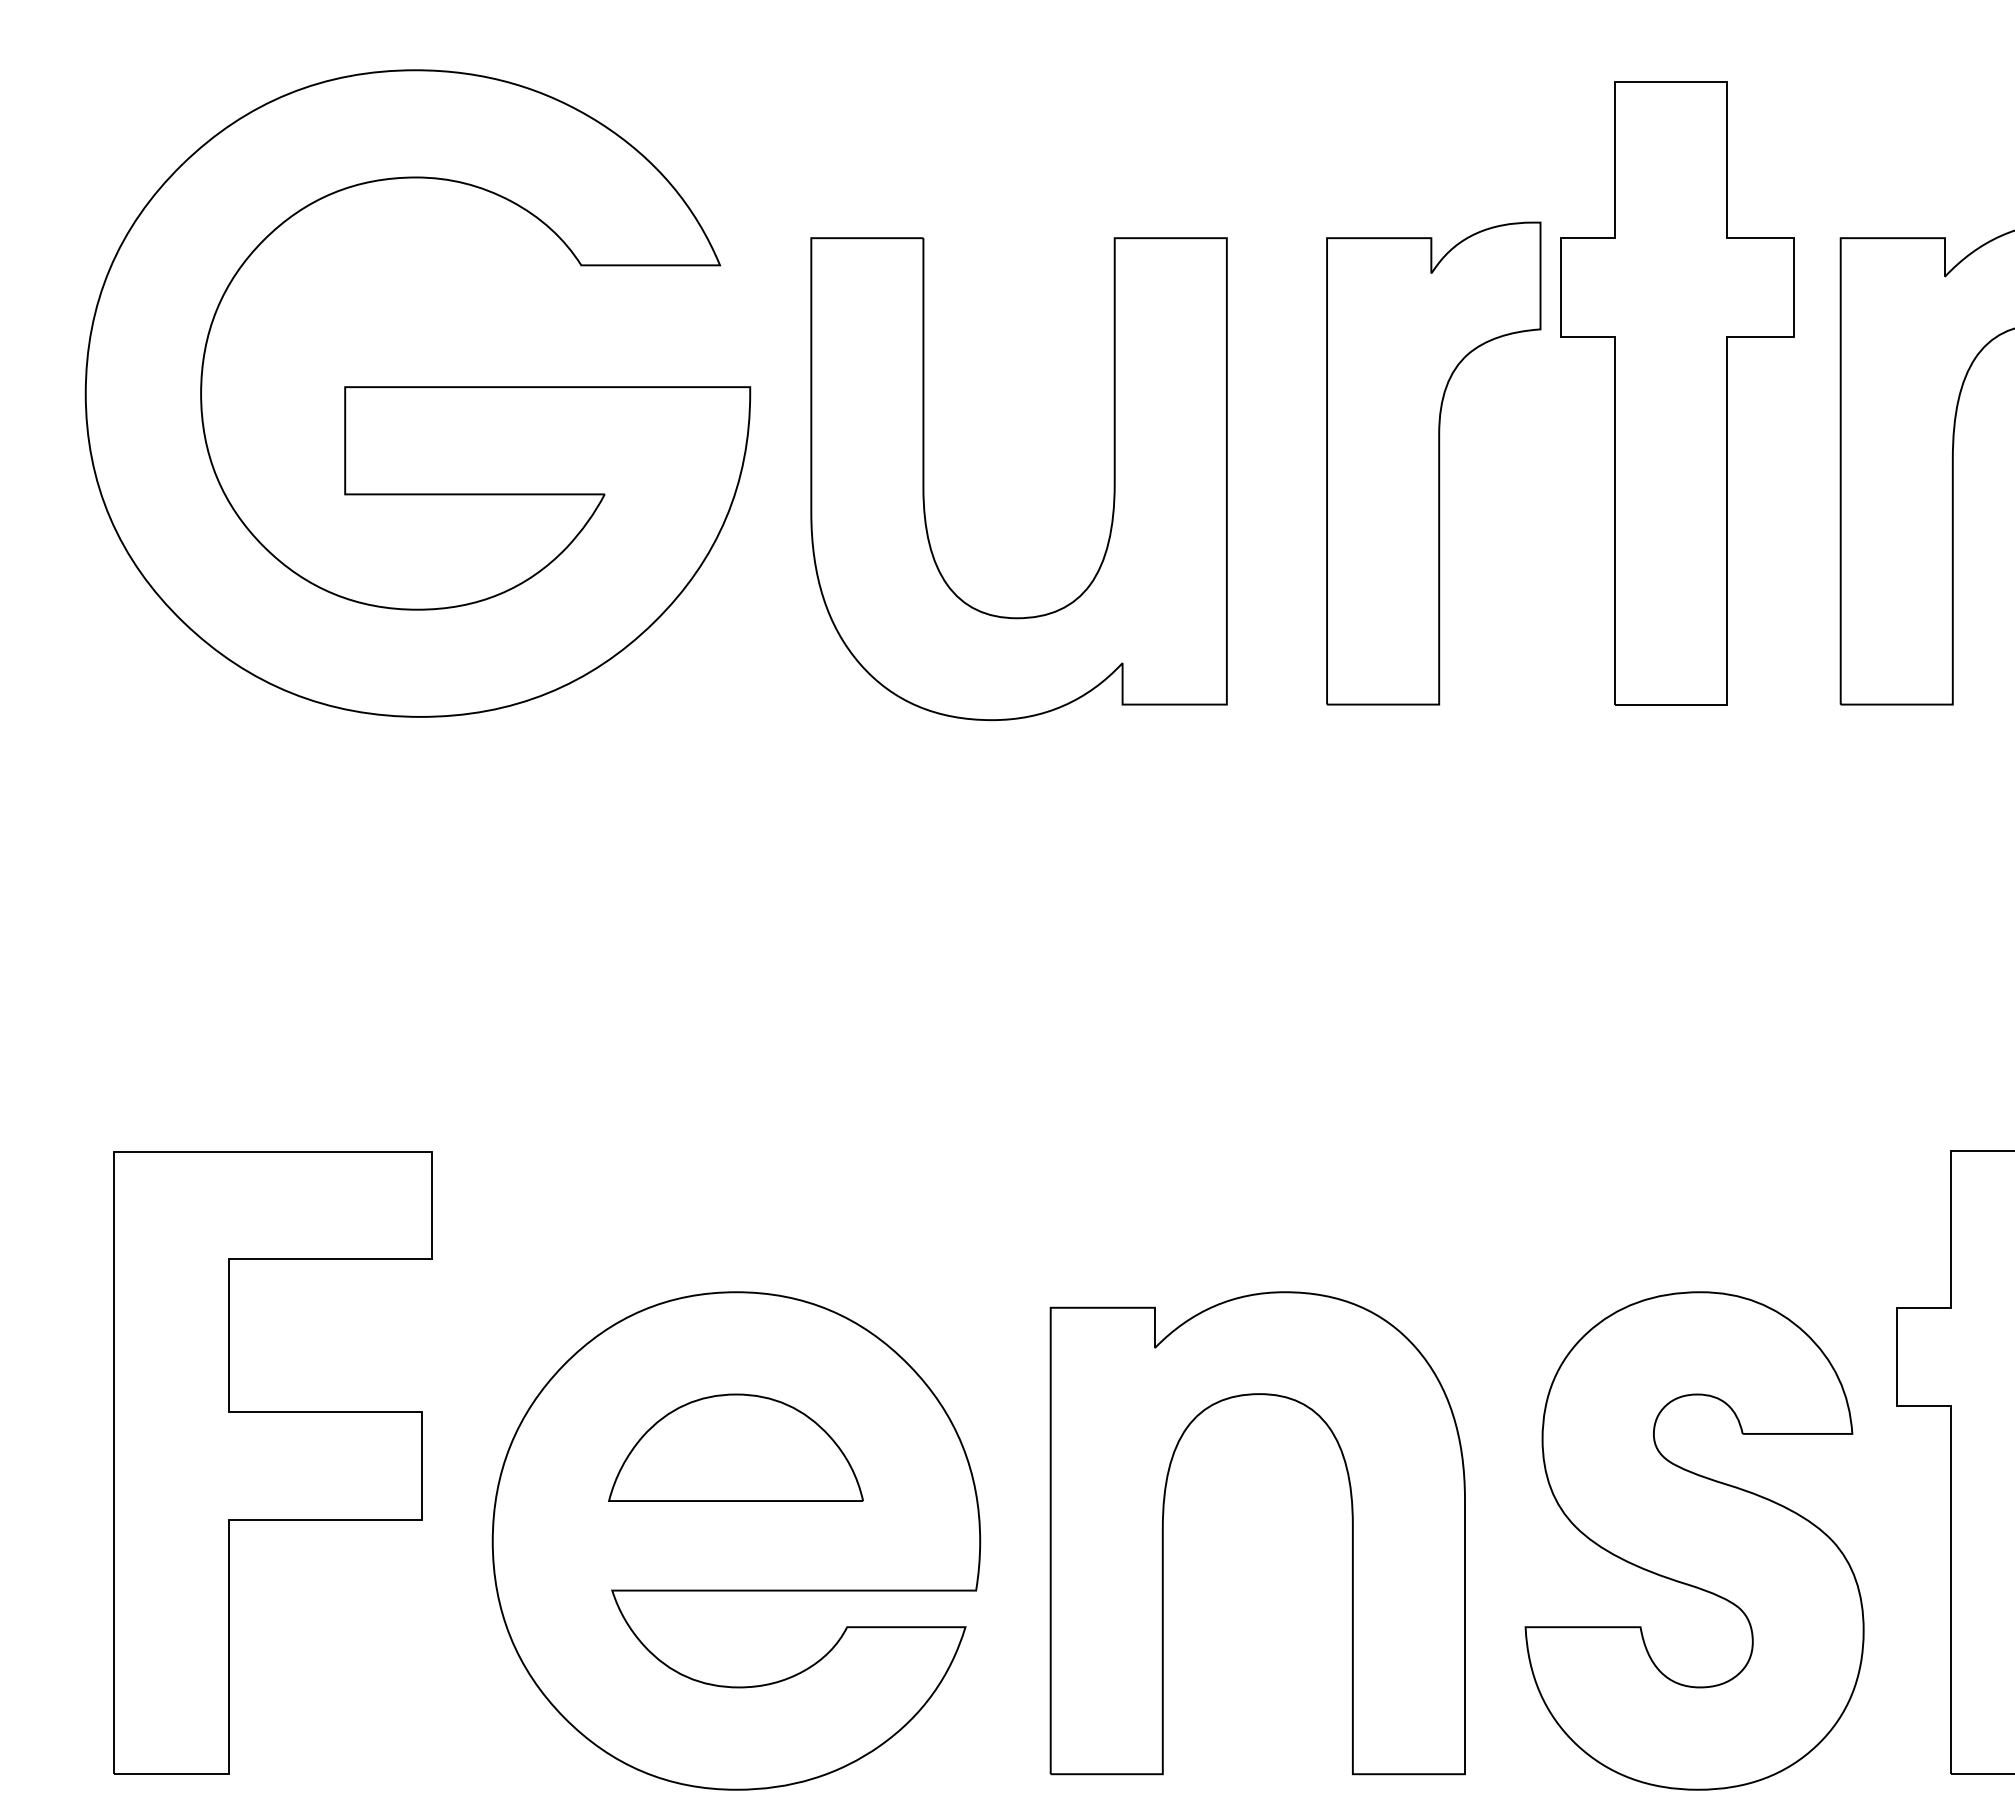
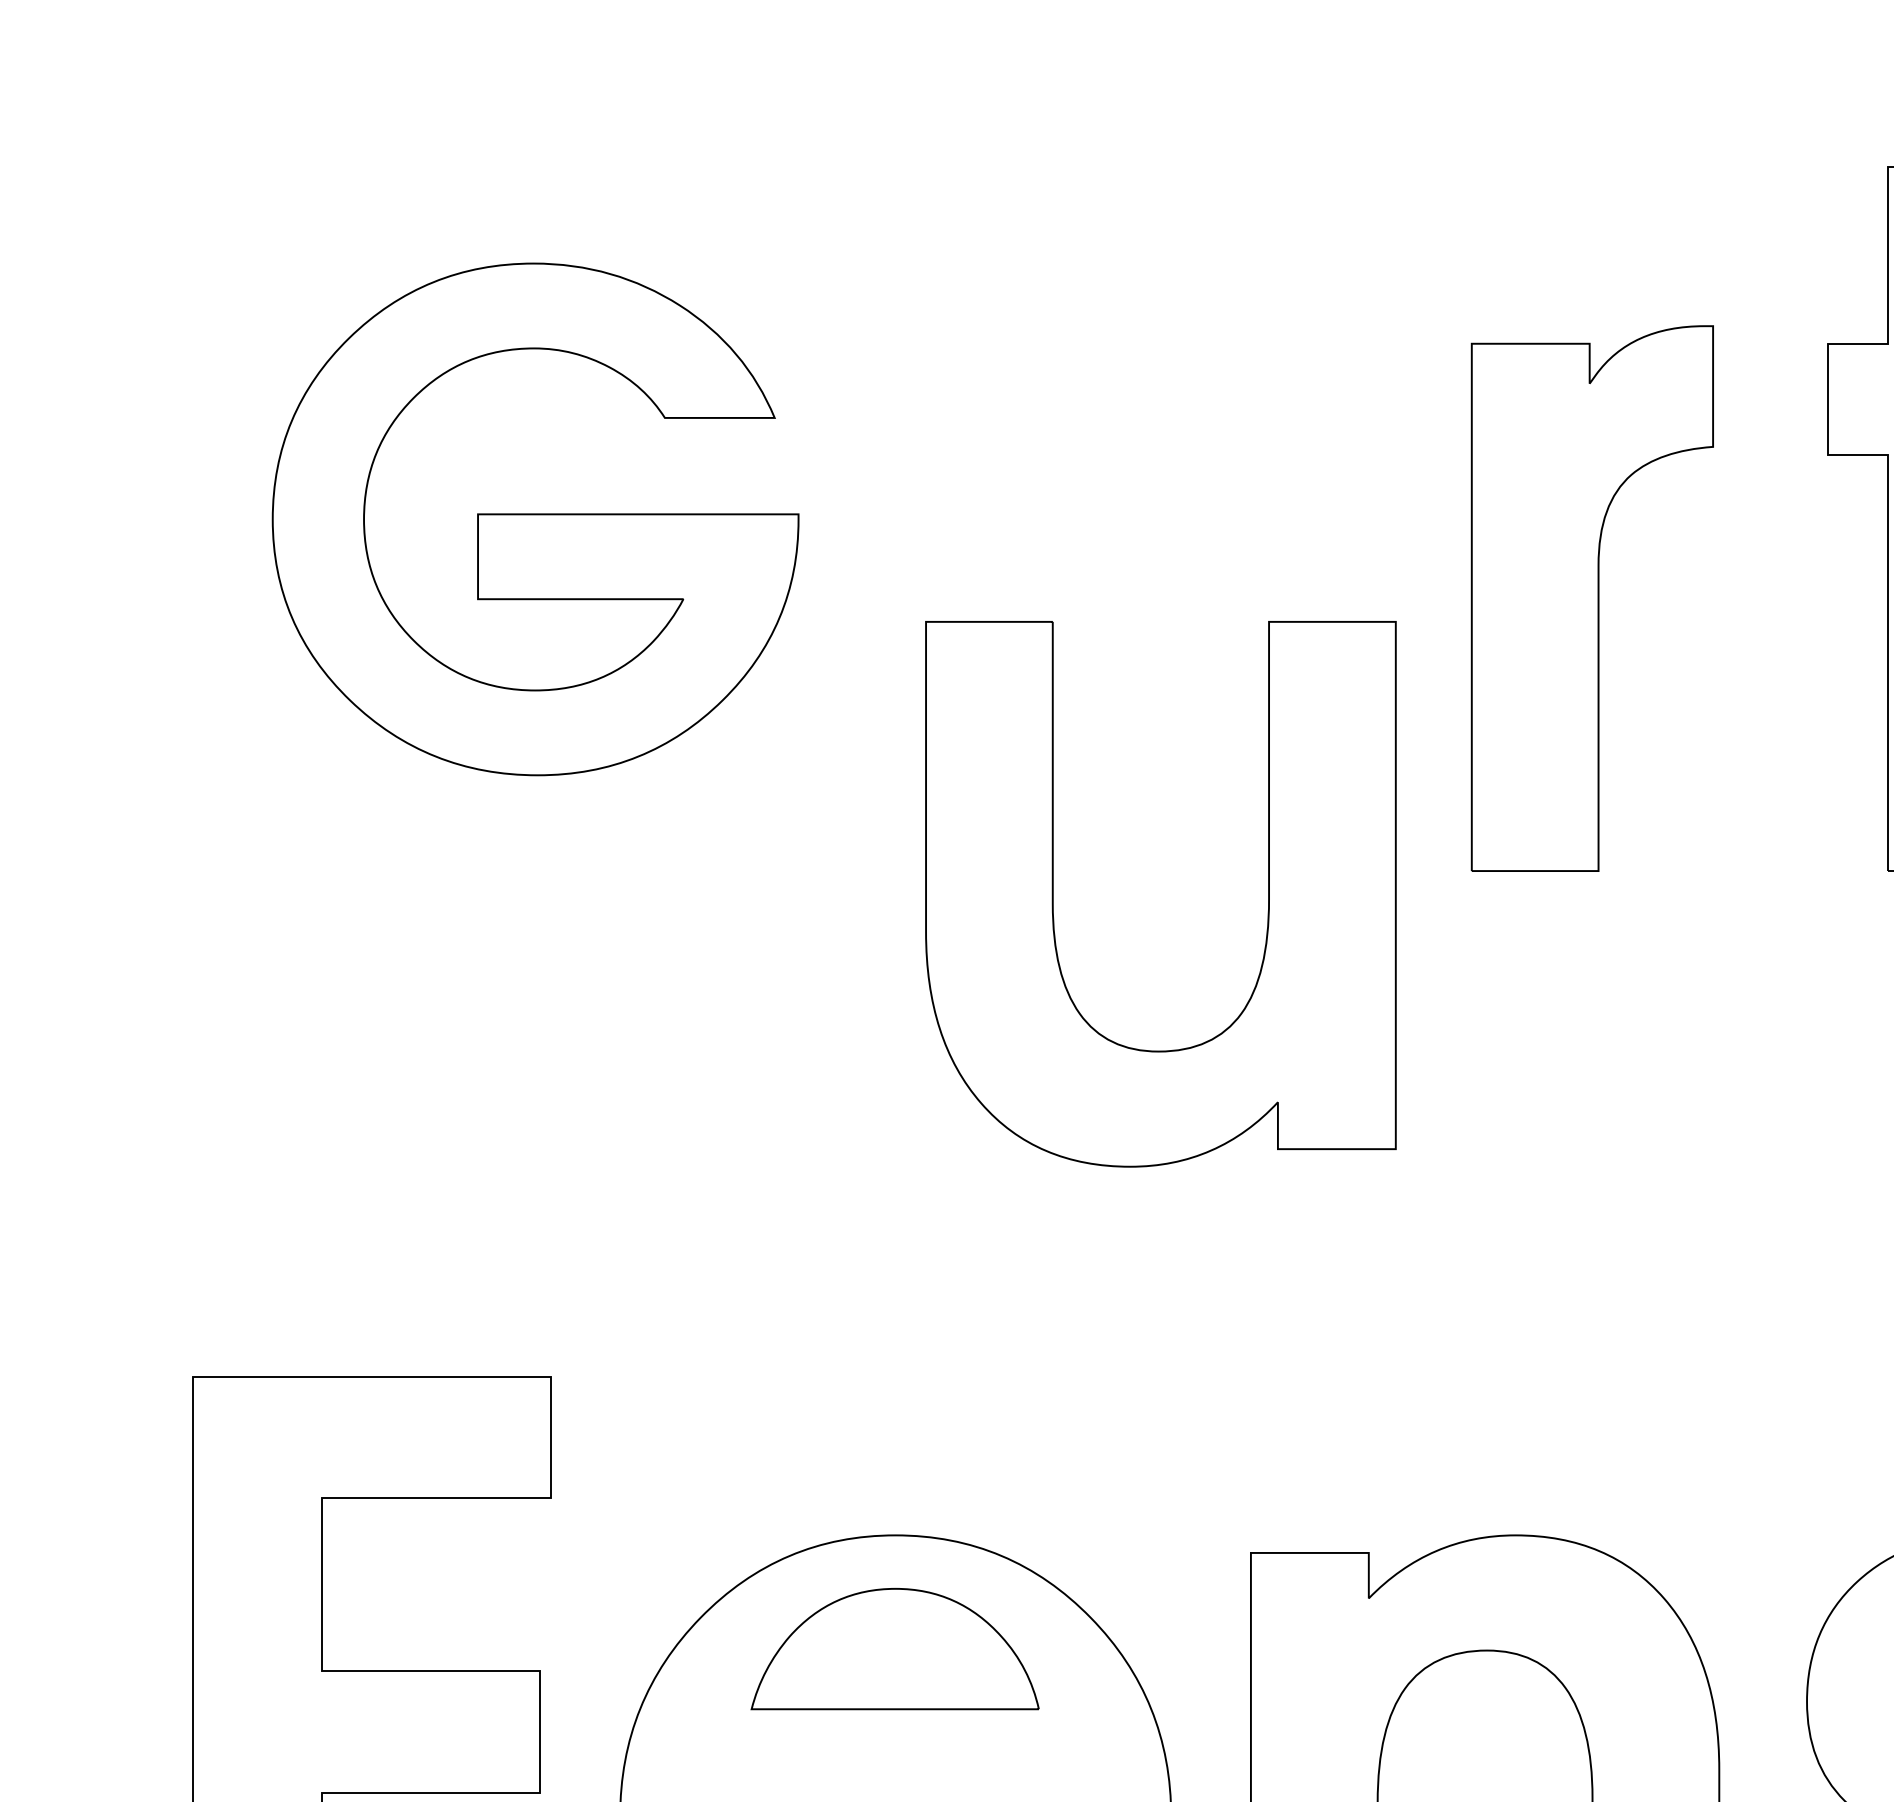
part: (417, 393) -> (535, 519), size x0.7
part: (1433, 463) -> (1592, 598), moved
part: (924, 478) -> (1054, 893), moved
part: (735, 1447) -> (894, 1648), moved

